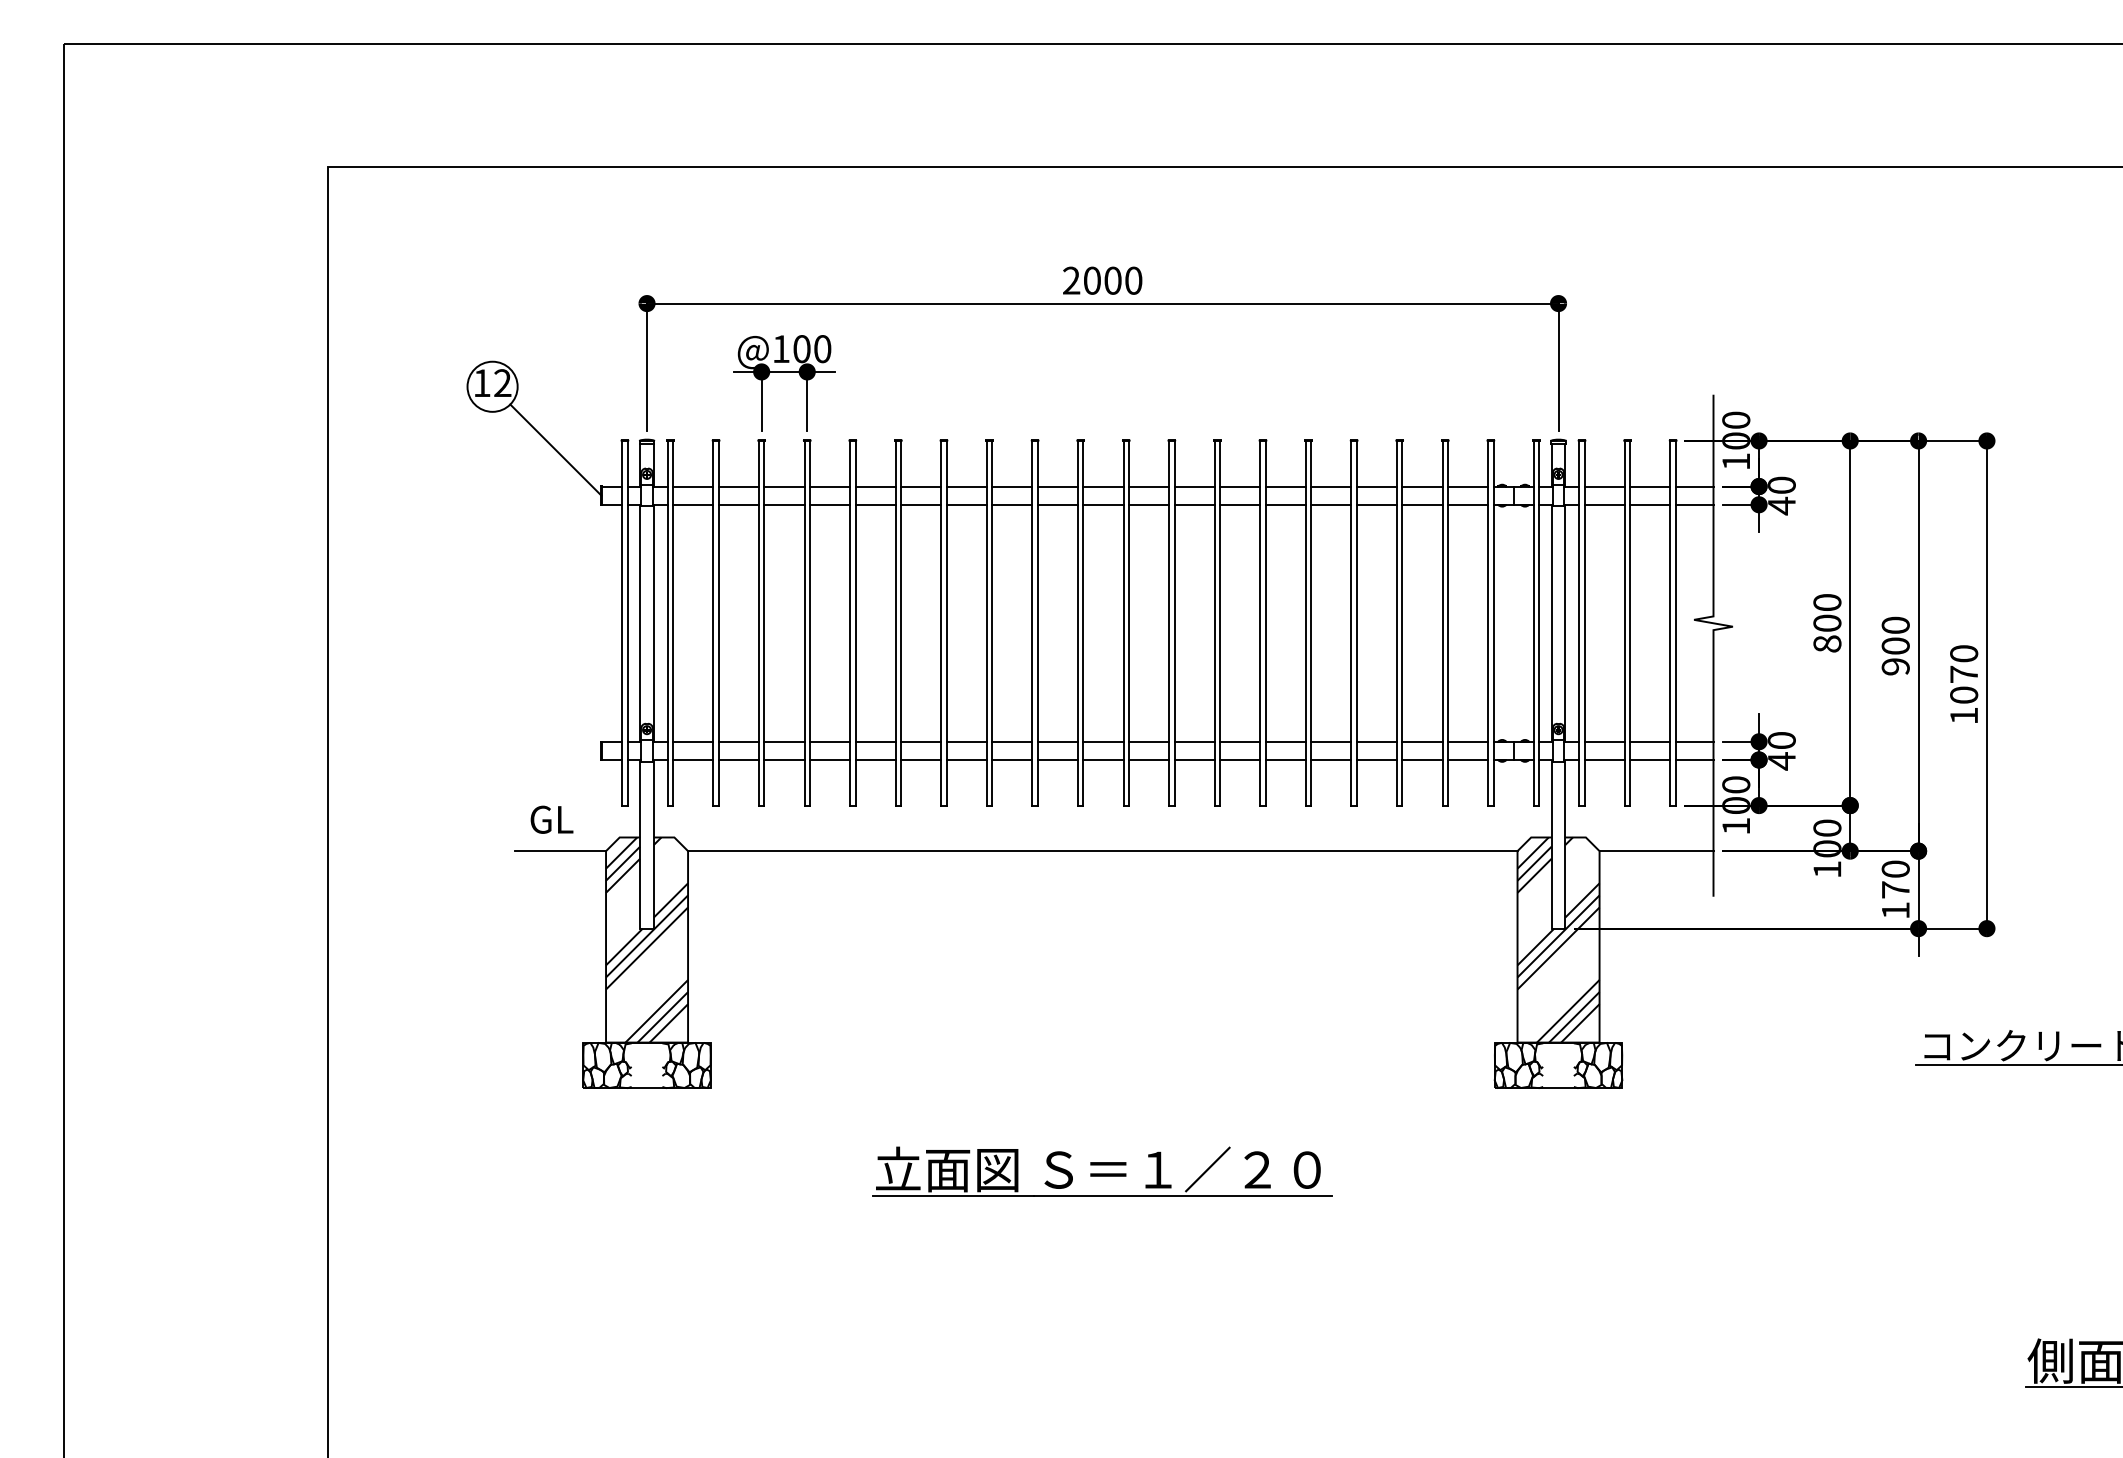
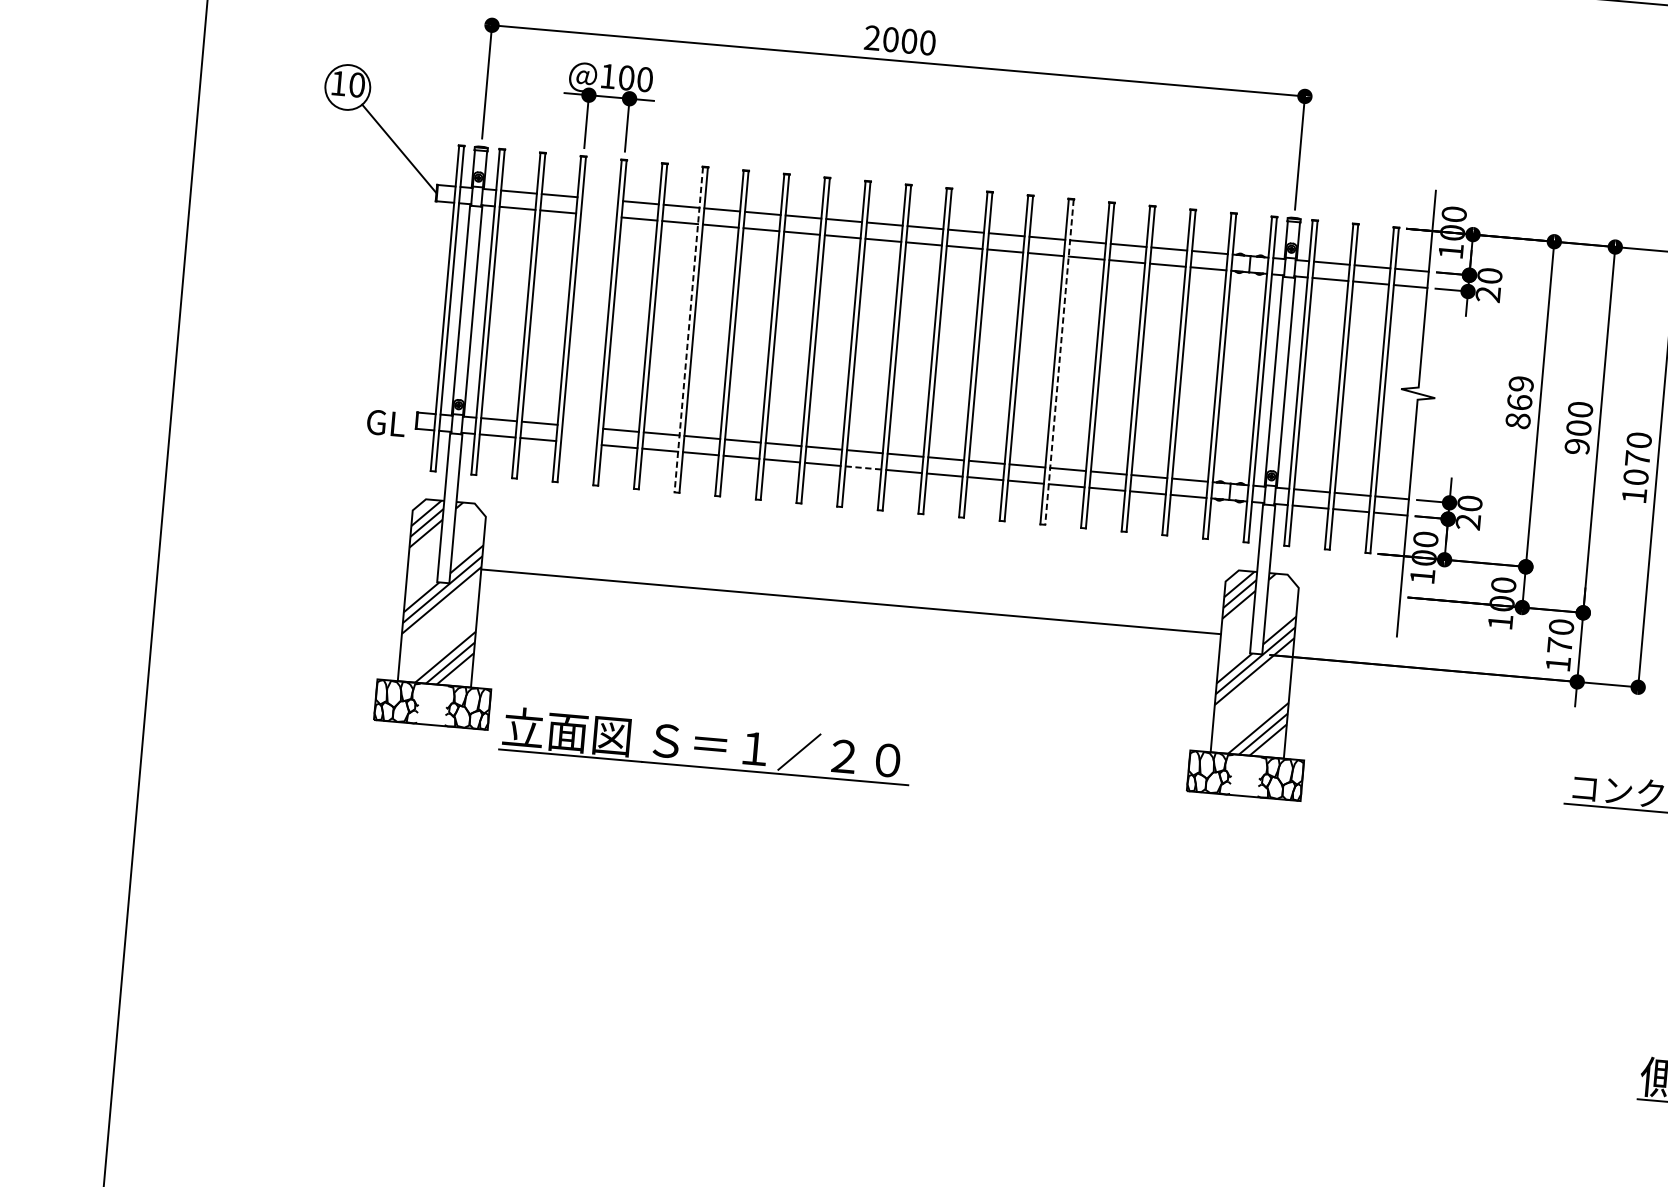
text: (502, 383) -> (356, 85), 12 -> 10
line: (784, 486) -> (600, 199), removed
line: (784, 504) -> (598, 215), removed
text: (1781, 505) -> (1487, 293), 40 -> 20
text: (1827, 612) -> (1520, 392), 800 -> 869
line: (895, 623) -> (688, 330), solid -> dashed
line: (1311, 623) -> (1059, 362), solid -> dashed
line: (784, 741) -> (580, 426), removed
line: (784, 760) -> (578, 443), removed
line: (1103, 760) -> (863, 468), solid -> dashed
text: (1781, 761) -> (1468, 522), 40 -> 20
text: (551, 819) -> (385, 423), moved
line: (560, 851) -> (372, 507), removed
line: (1102, 851) -> (850, 602), moved
line: (1656, 851) -> (1349, 592), removed
part: (1102, 1171) -> (705, 745), moved

